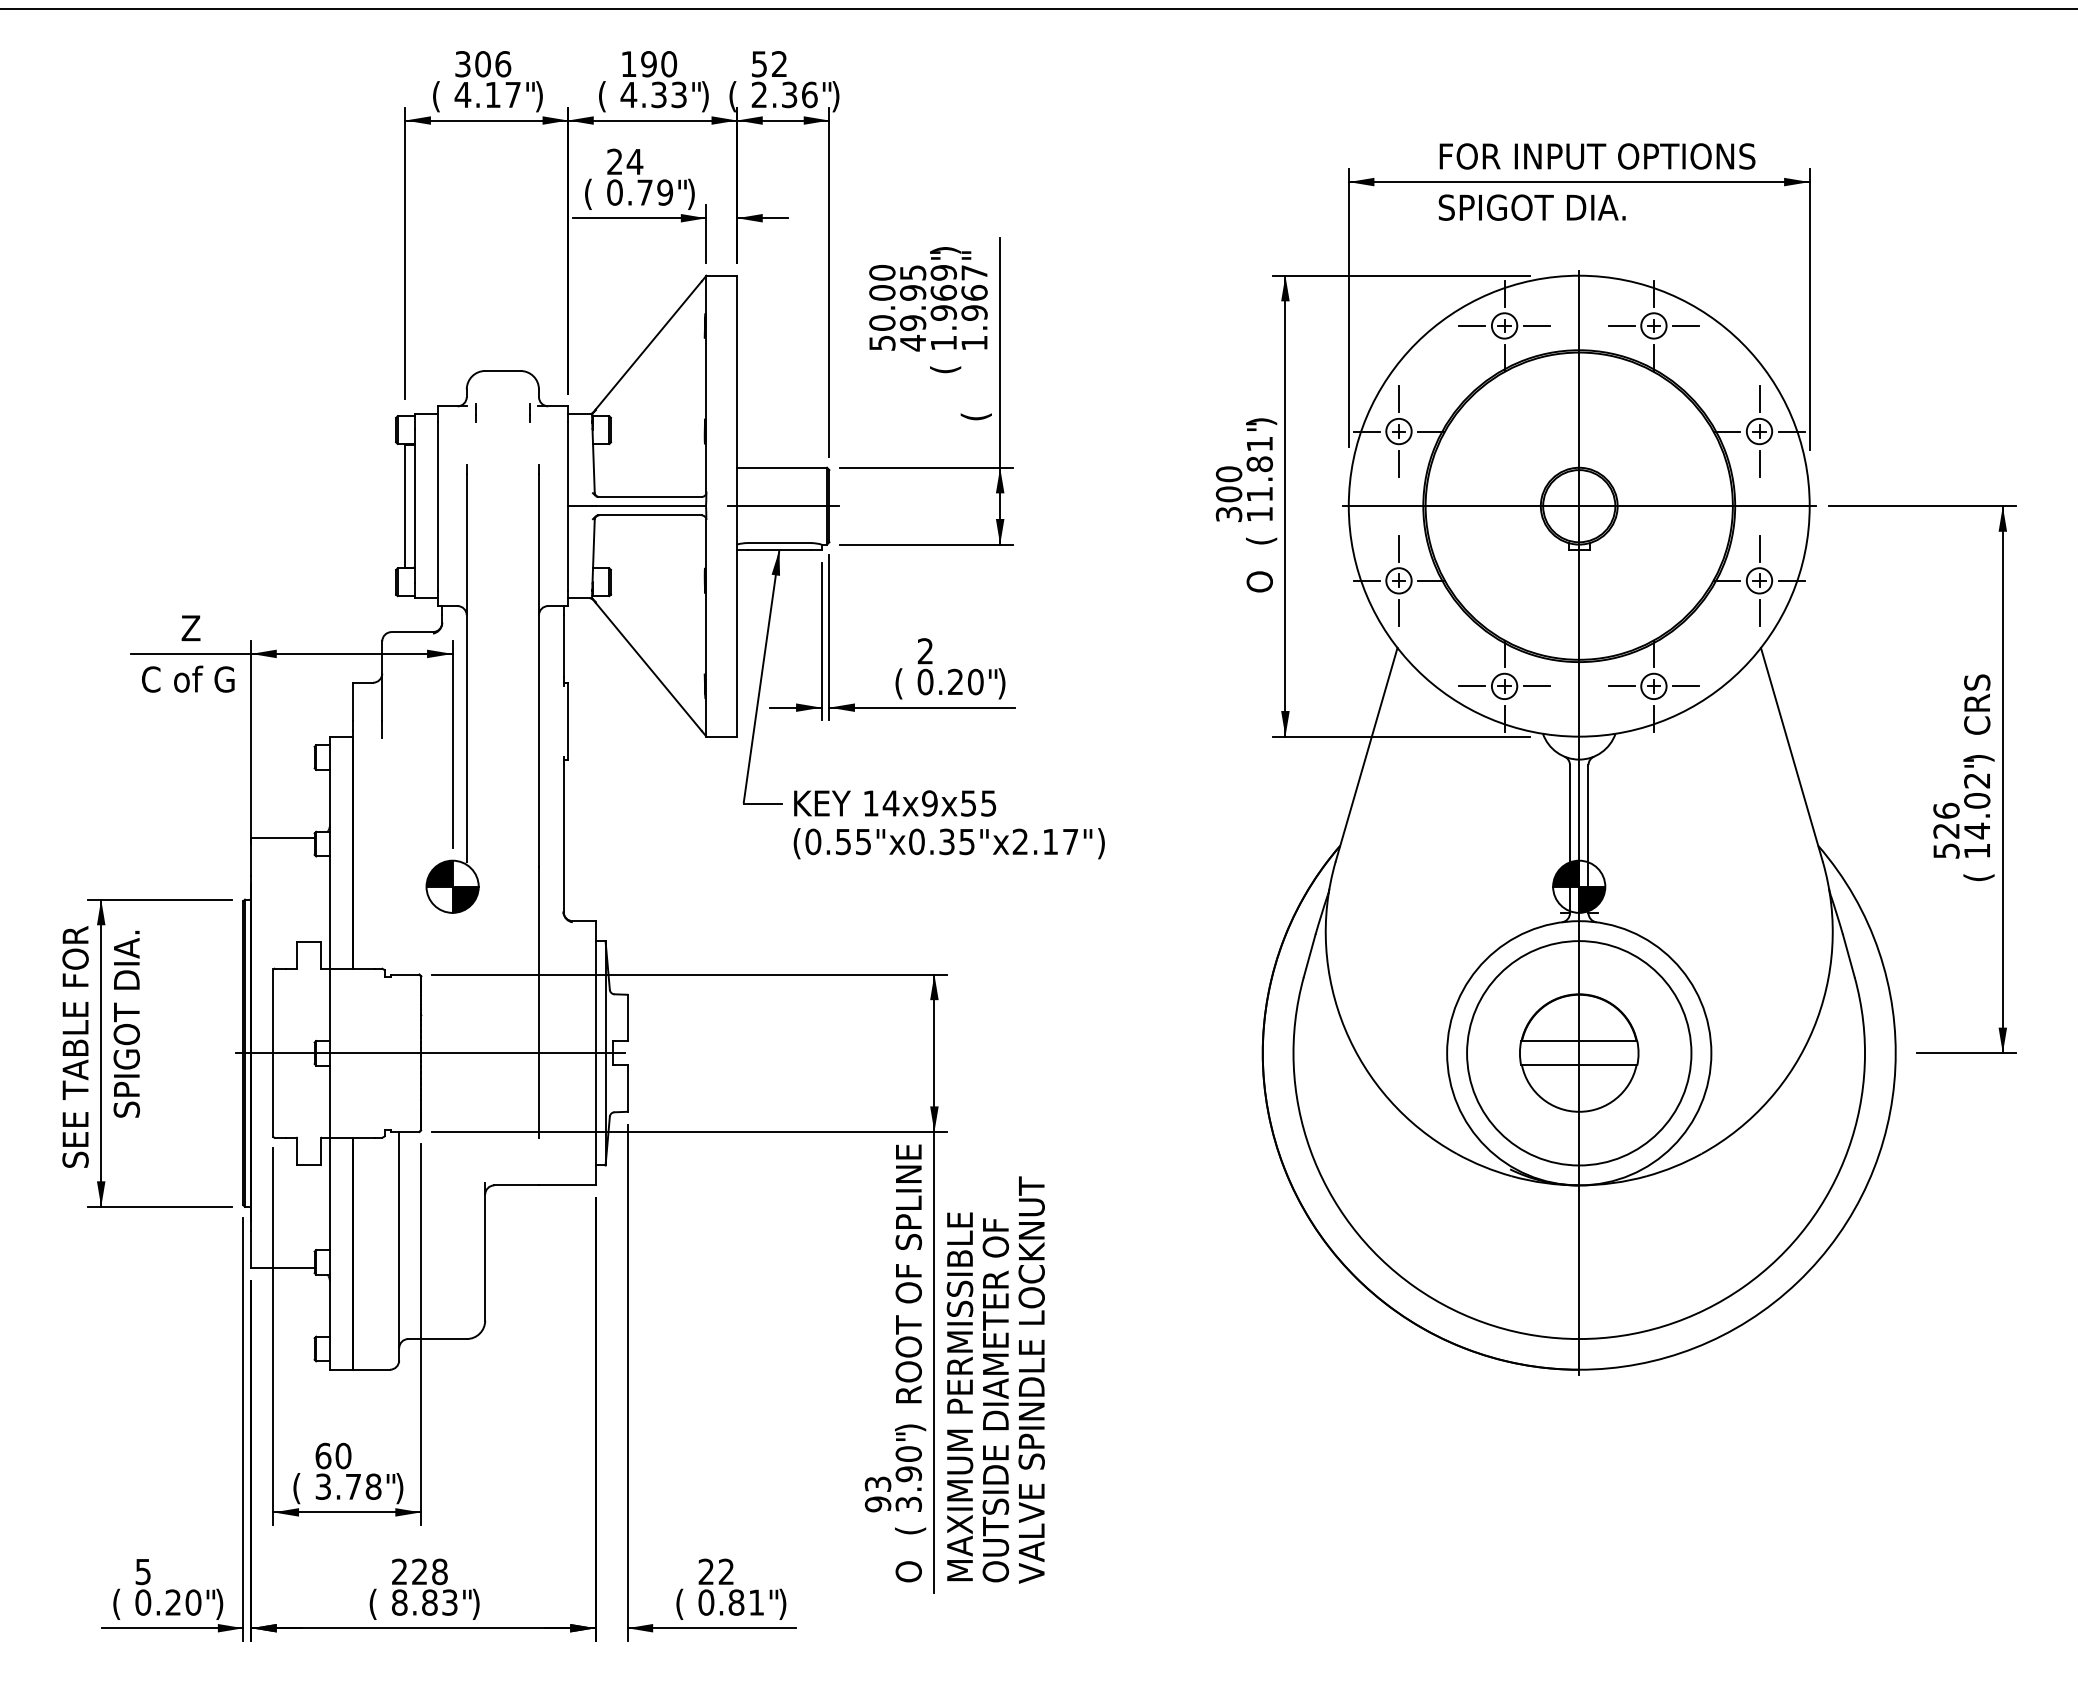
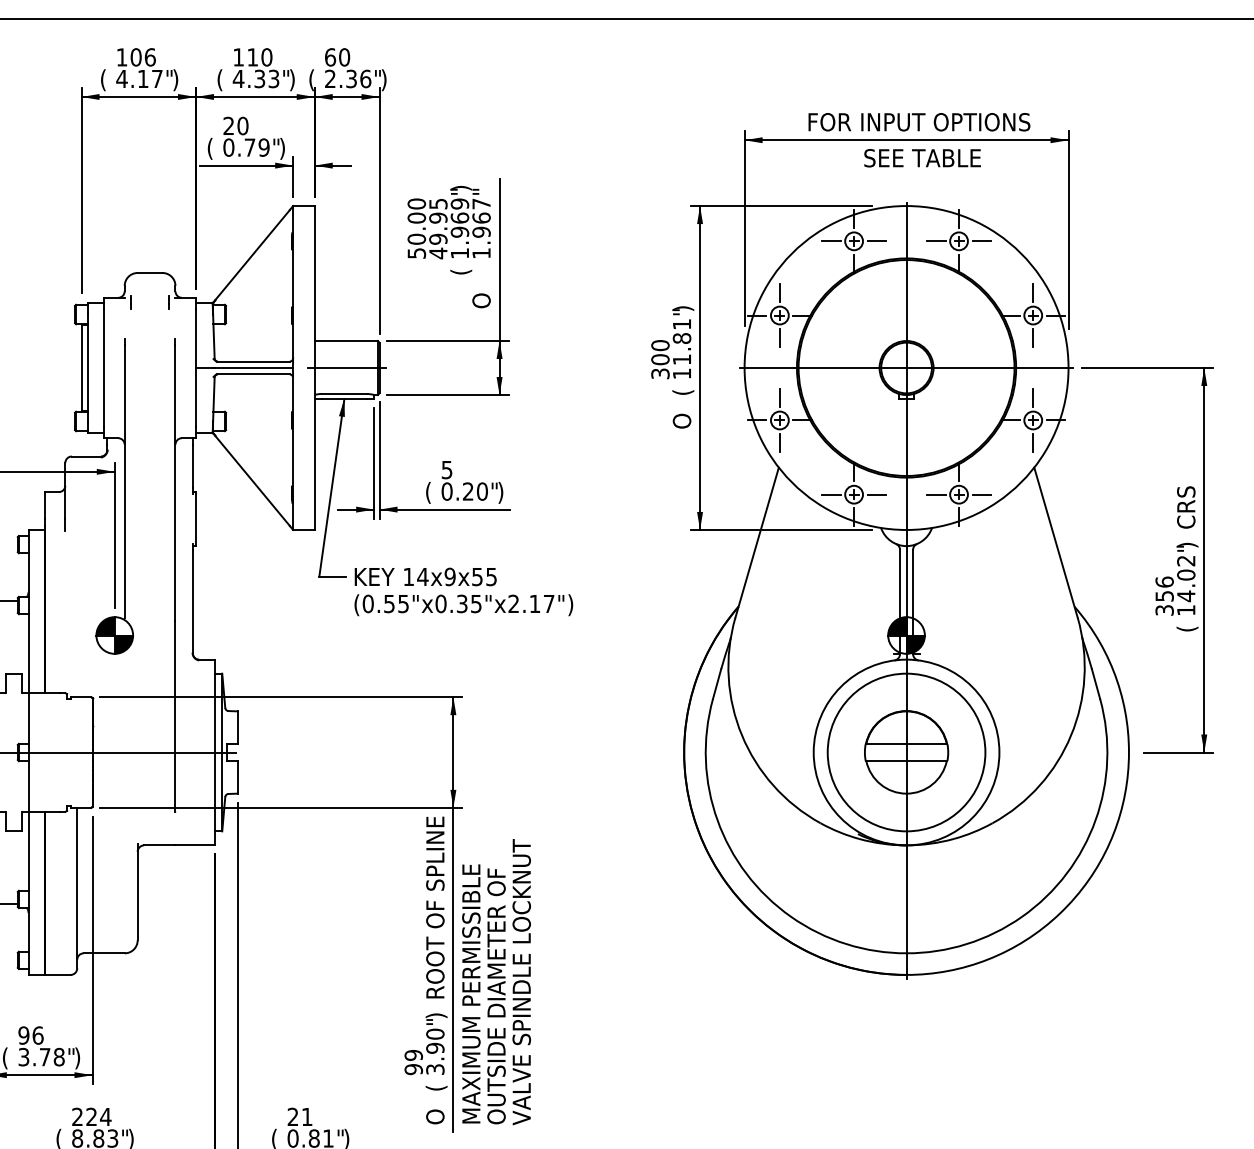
text: (462, 64) -> (121, 57), 306 -> 106
text: (648, 64) -> (252, 57), 190 -> 110
text: (769, 64) -> (337, 57), 52 -> 60
text: (634, 161) -> (242, 125), 24 -> 20
text: (1561, 207) -> (894, 158), SPIGOT DIA. -> SEE TABLE
text: (975, 410) -> (482, 300), ( -> O
text: (924, 651) -> (446, 470), 2 -> 5
text: (1946, 840) -> (1164, 602), 526 -> 356
text: (333, 1455) -> (31, 1035), 60 -> 96
text: (878, 1484) -> (414, 1055), 93 -> 99
text: (439, 1571) -> (105, 1116), 228 -> 224
text: (725, 1571) -> (306, 1116), 22 -> 21

